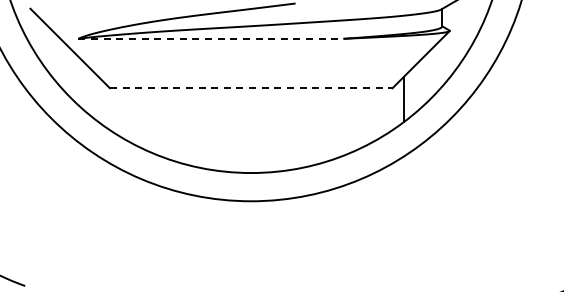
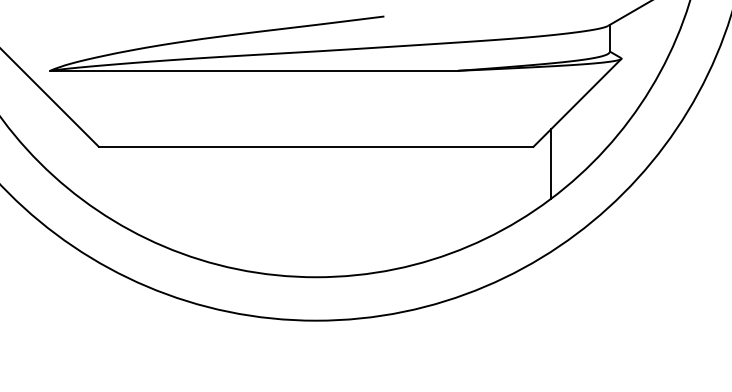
line: (210, 38) -> (253, 70), dashed -> solid
line: (251, 88) -> (316, 147), dashed -> solid

